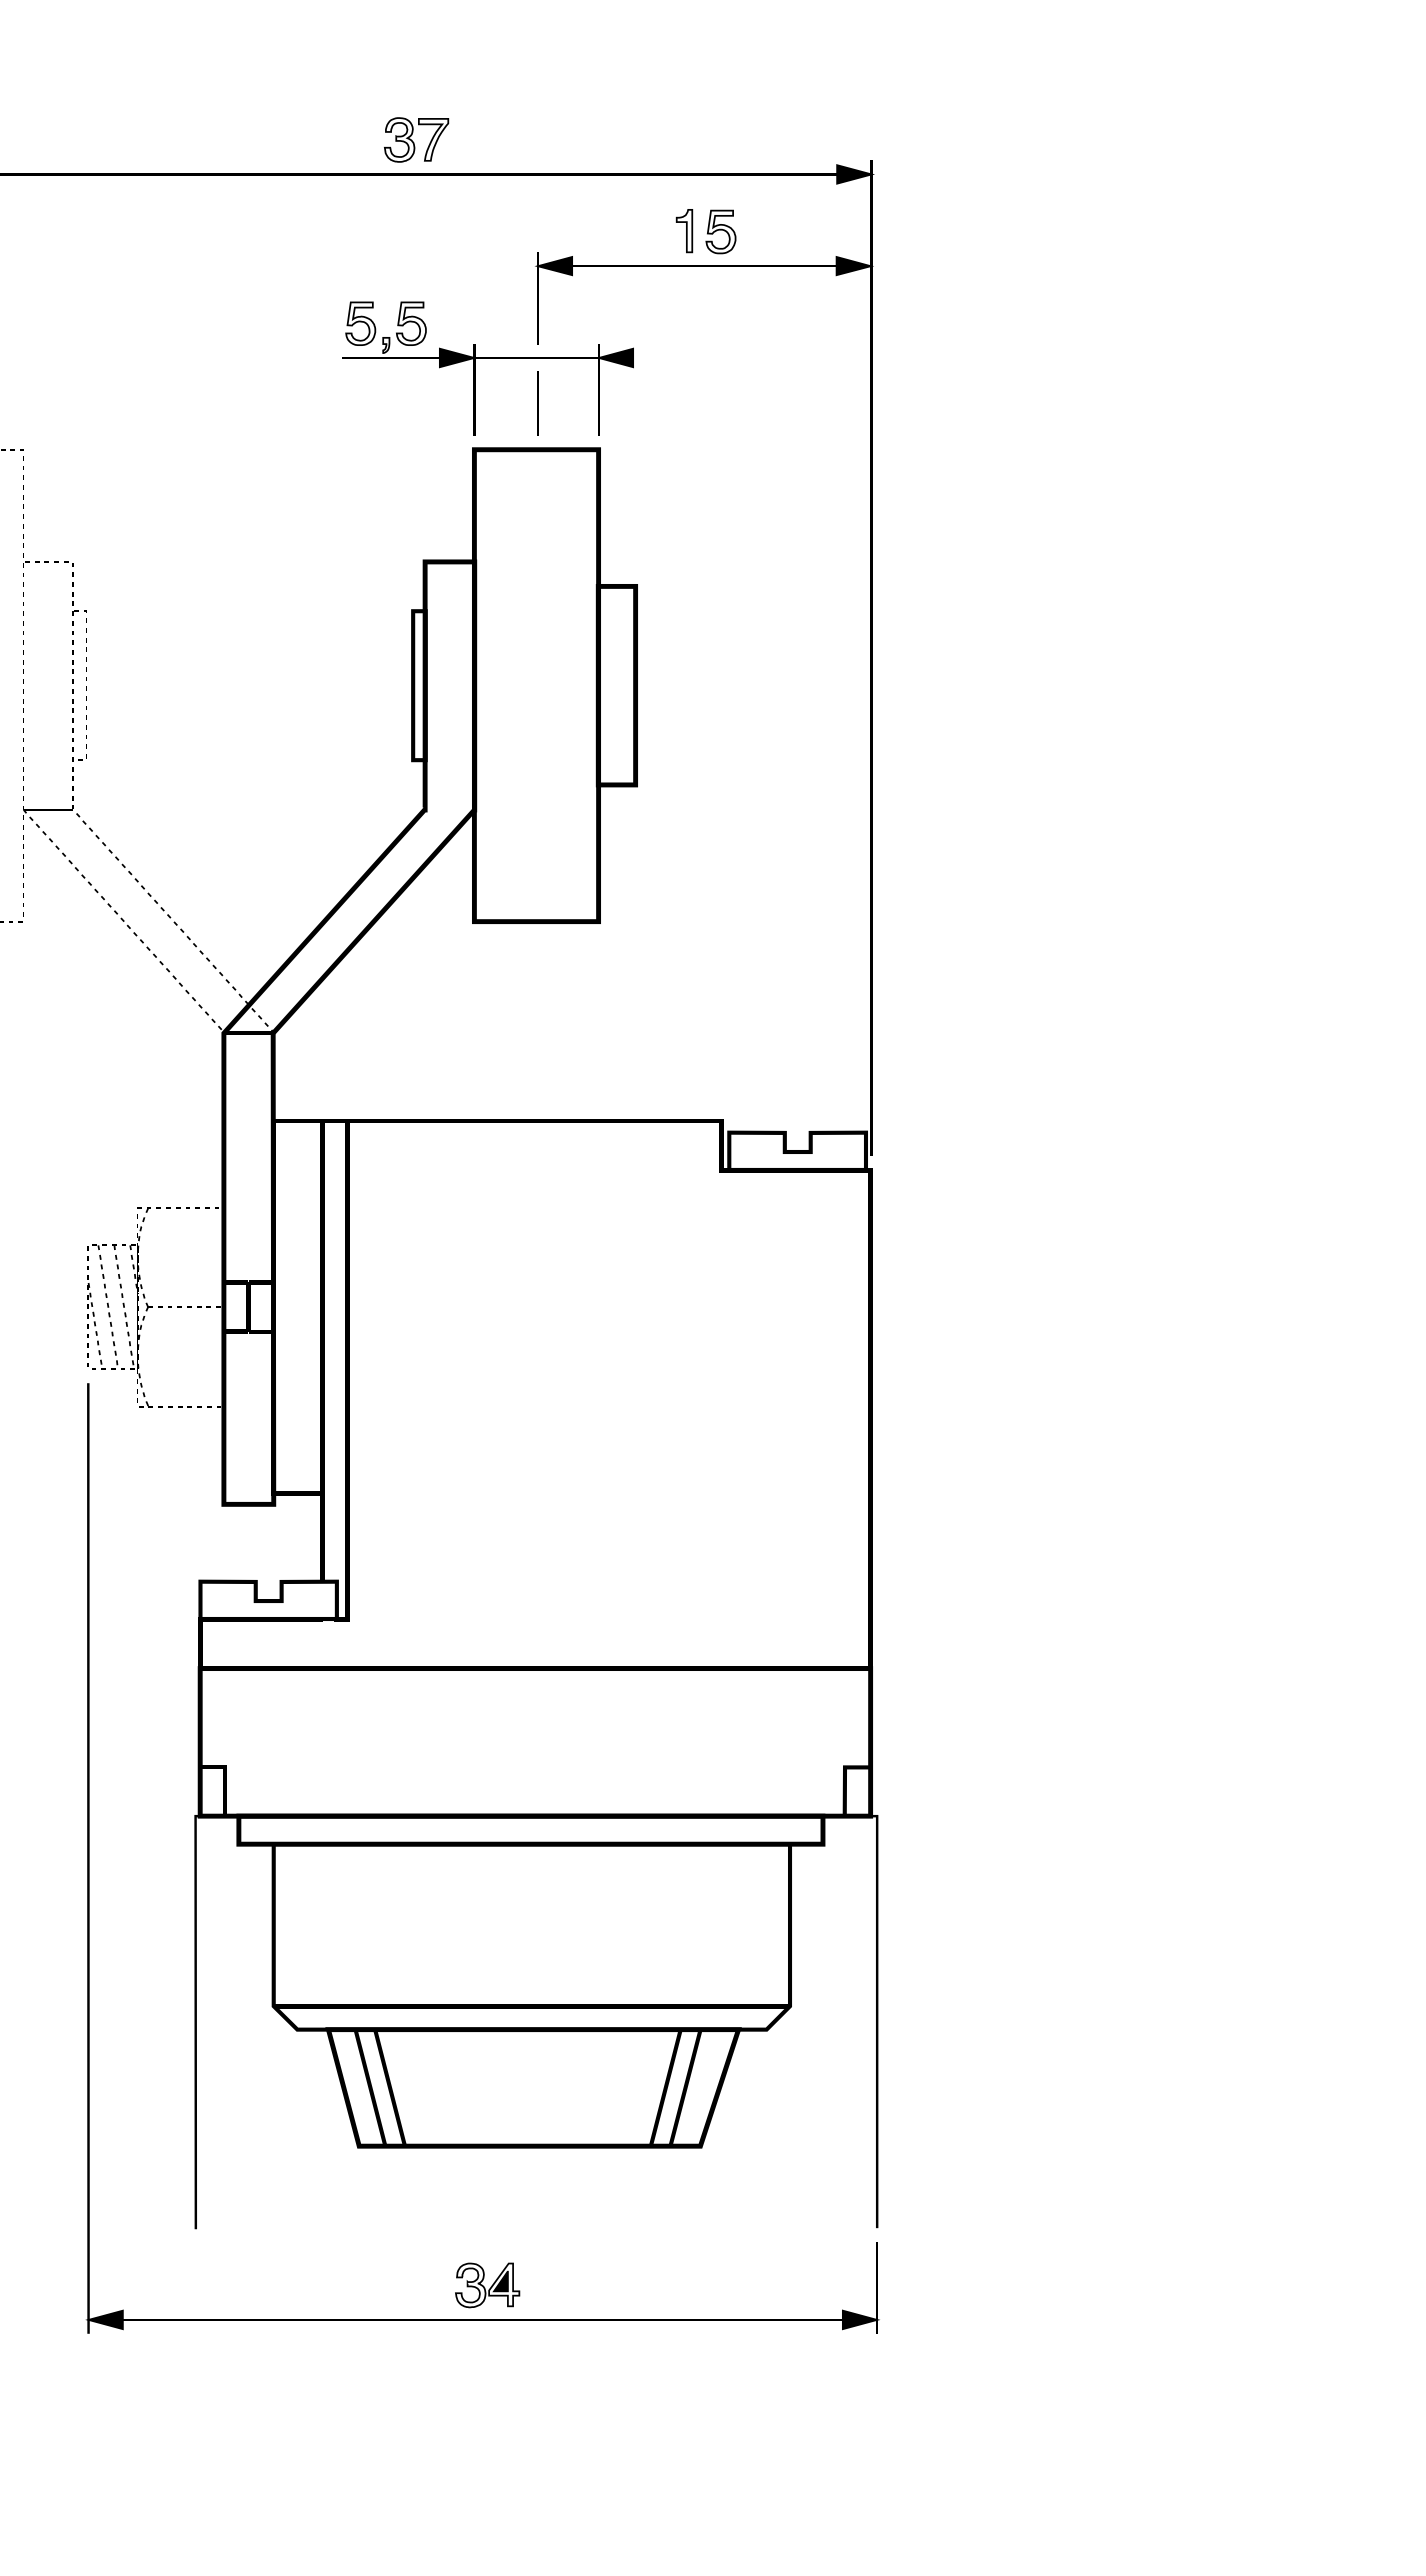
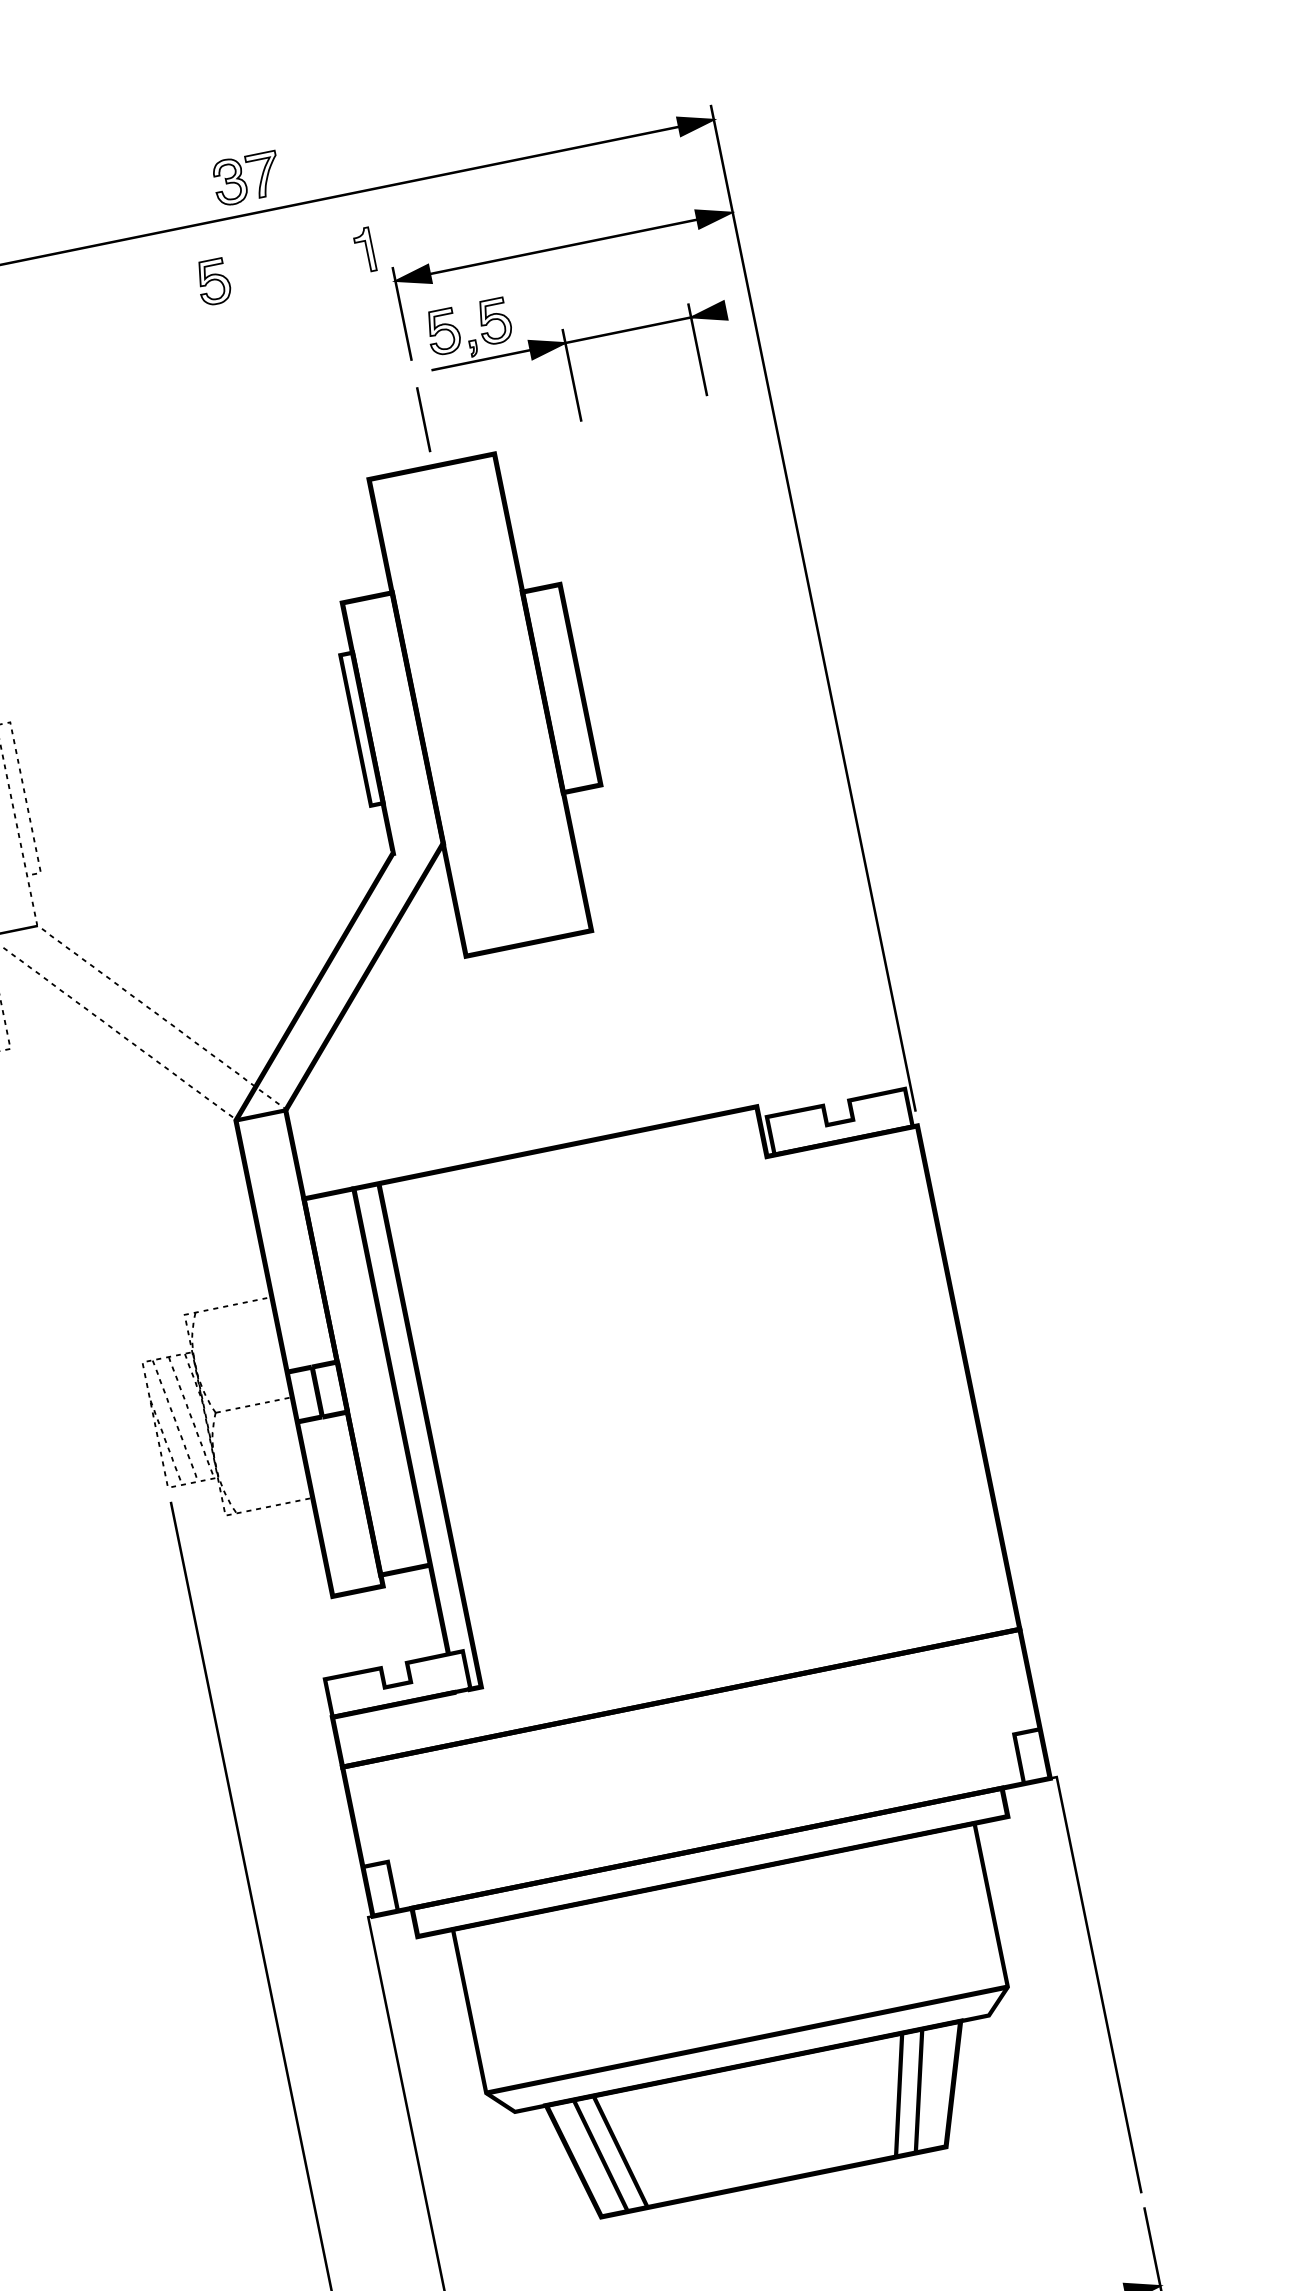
part: (684, 231) -> (364, 250), moved
part: (720, 231) -> (213, 281), moved
part: (487, 358) -> (578, 340), moved

